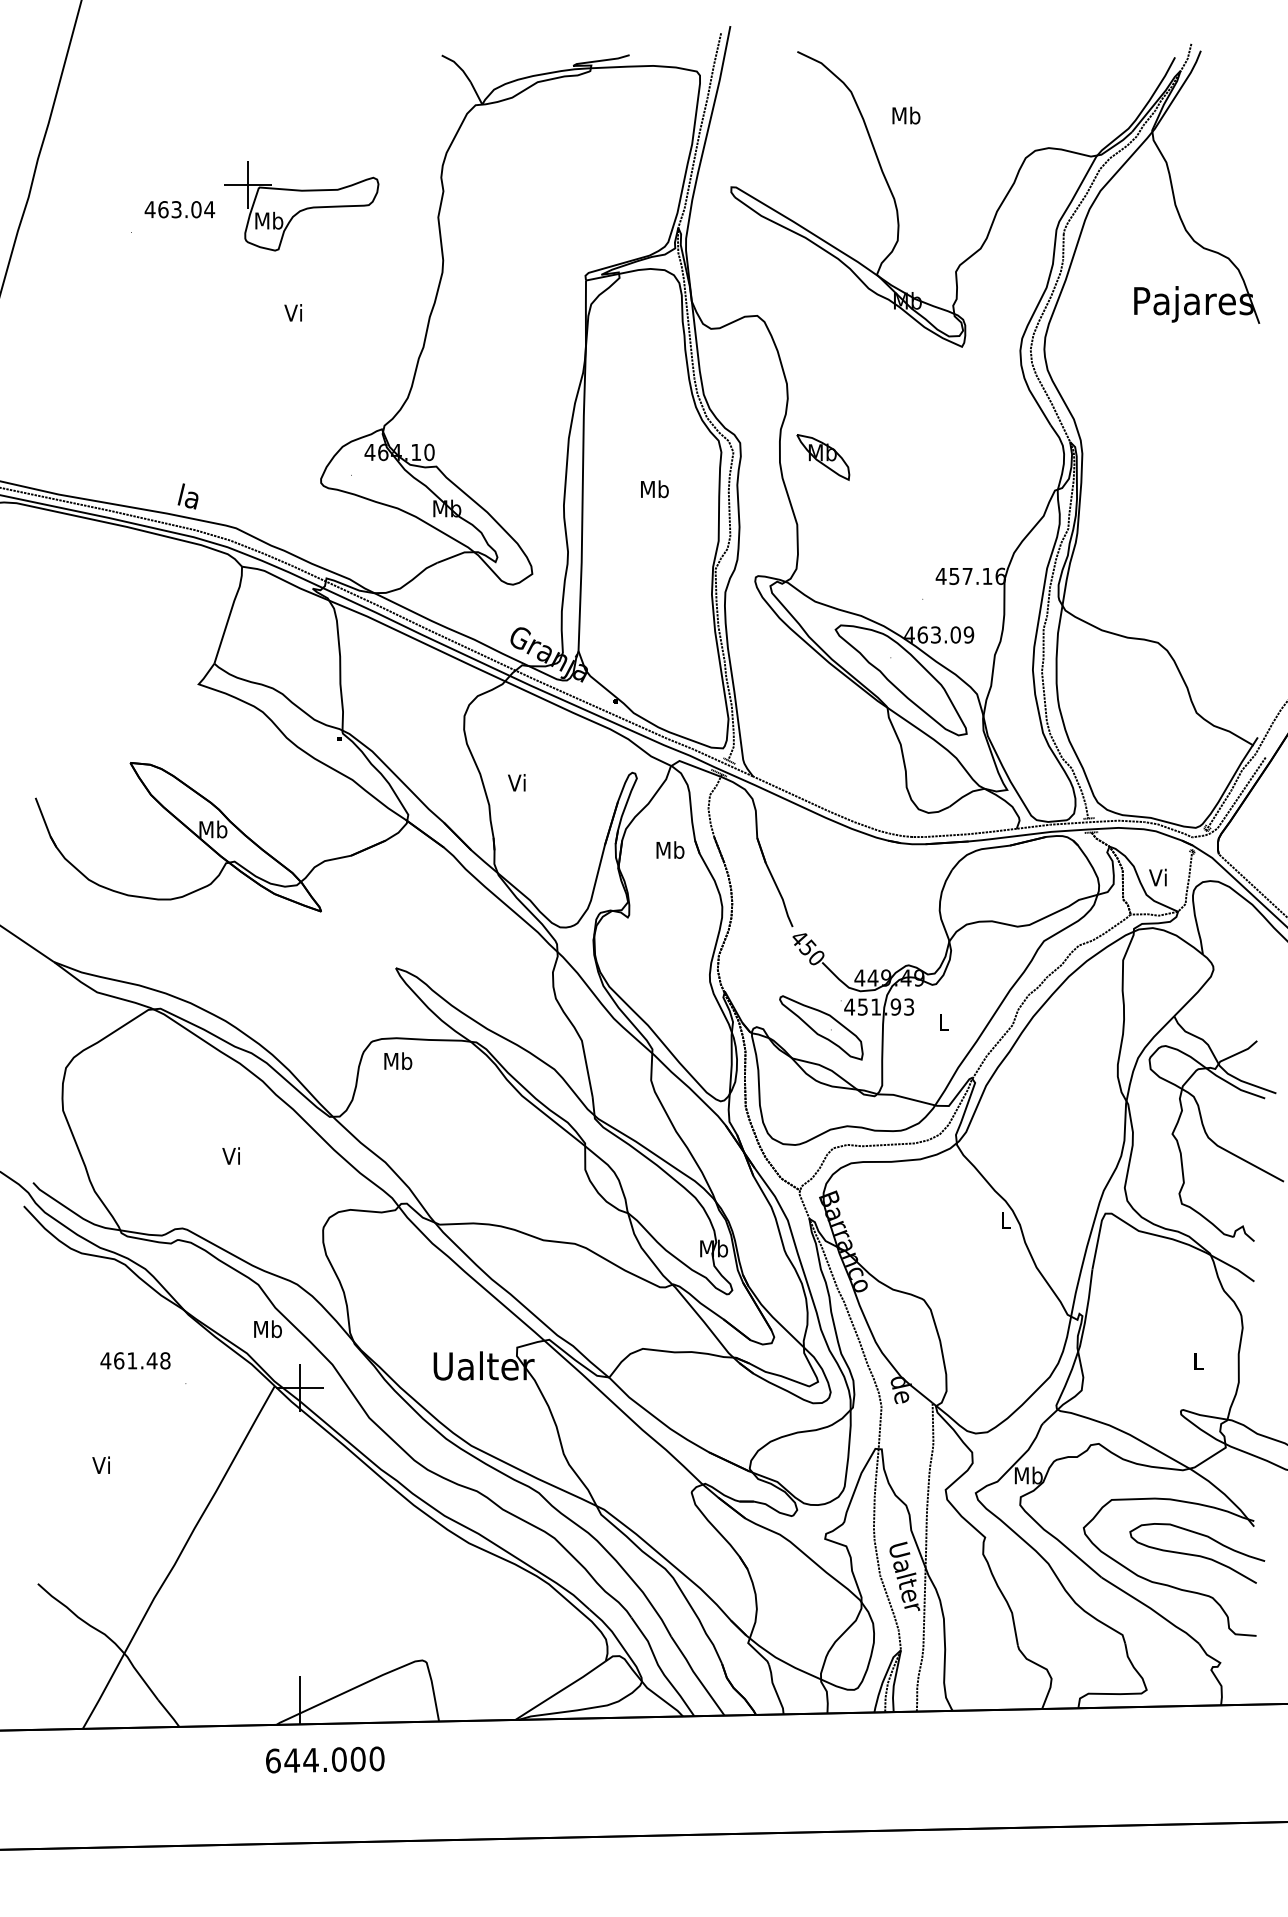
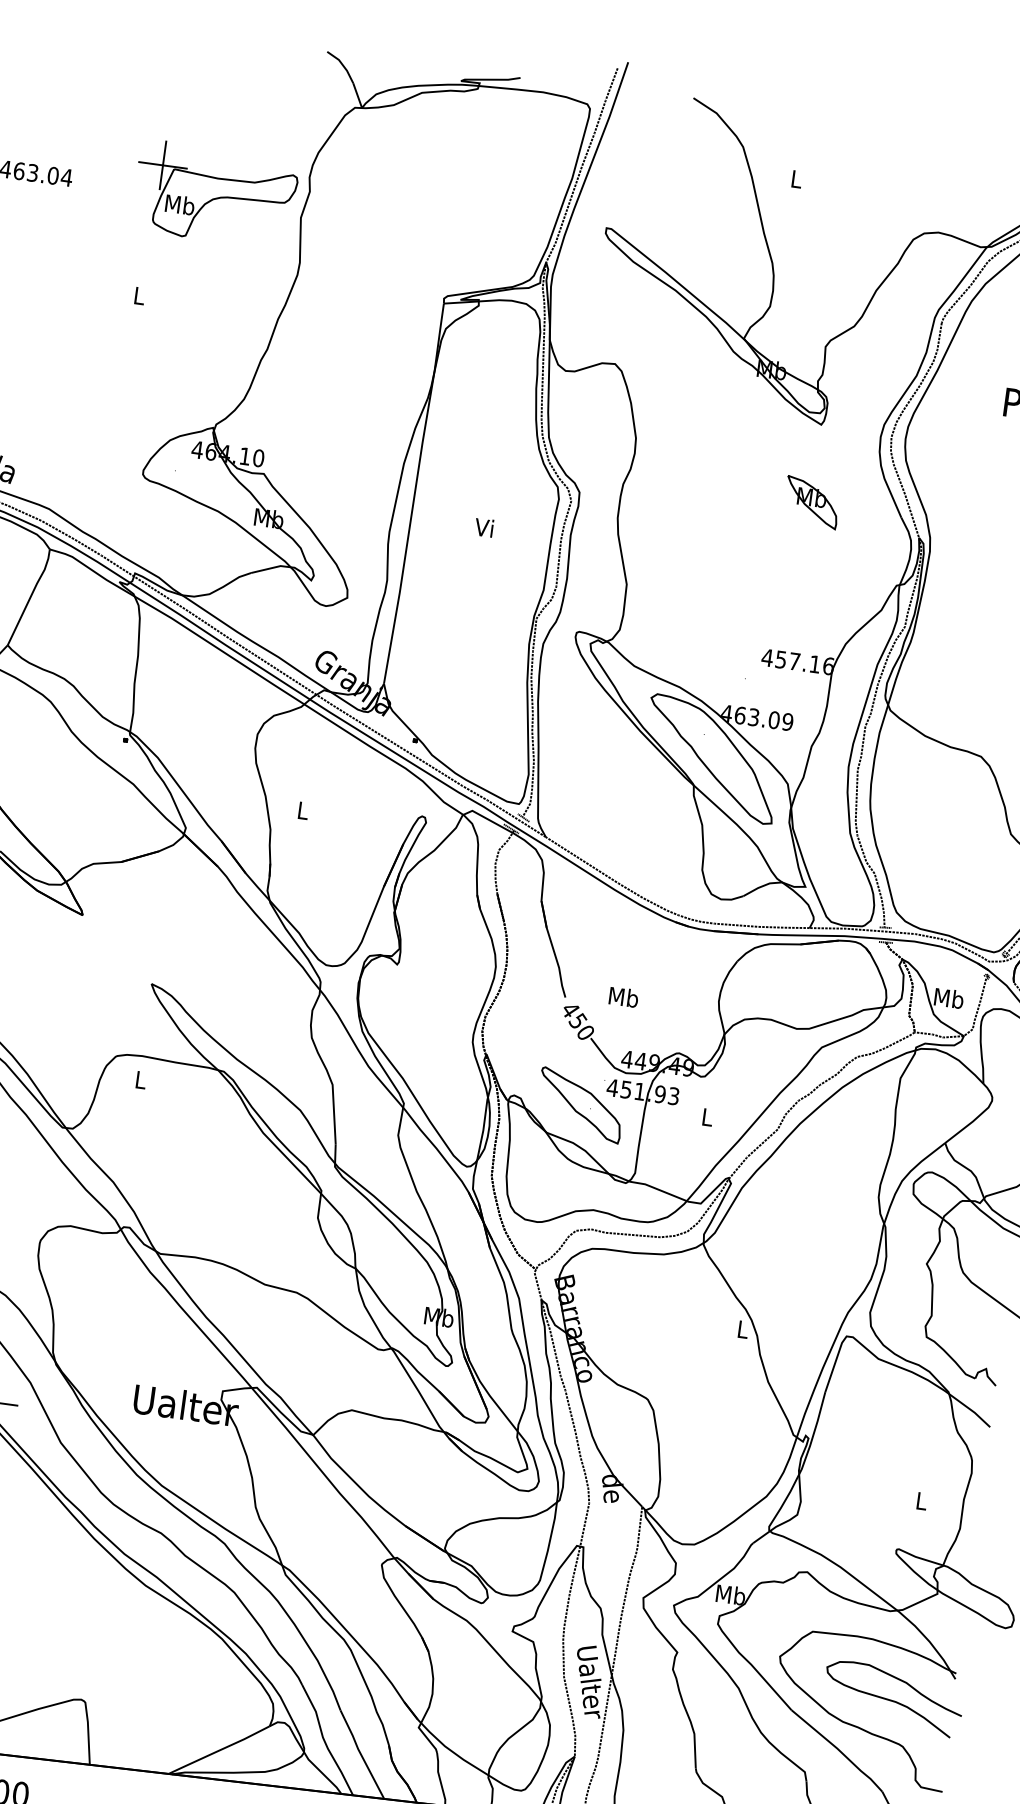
text: (906, 115) -> (796, 179), Mb -> L
part: (301, 206) -> (215, 194), moved
text: (292, 312) -> (137, 295), Vi -> L
part: (823, 457) -> (812, 502), moved
text: (654, 489) -> (484, 528), Mb -> Vi
text: (516, 782) -> (301, 810), Vi -> L
text: (670, 849) -> (623, 996), moved
text: (1159, 877) -> (949, 998), Vi -> Mb
text: (398, 1061) -> (141, 1080), Mb -> L

